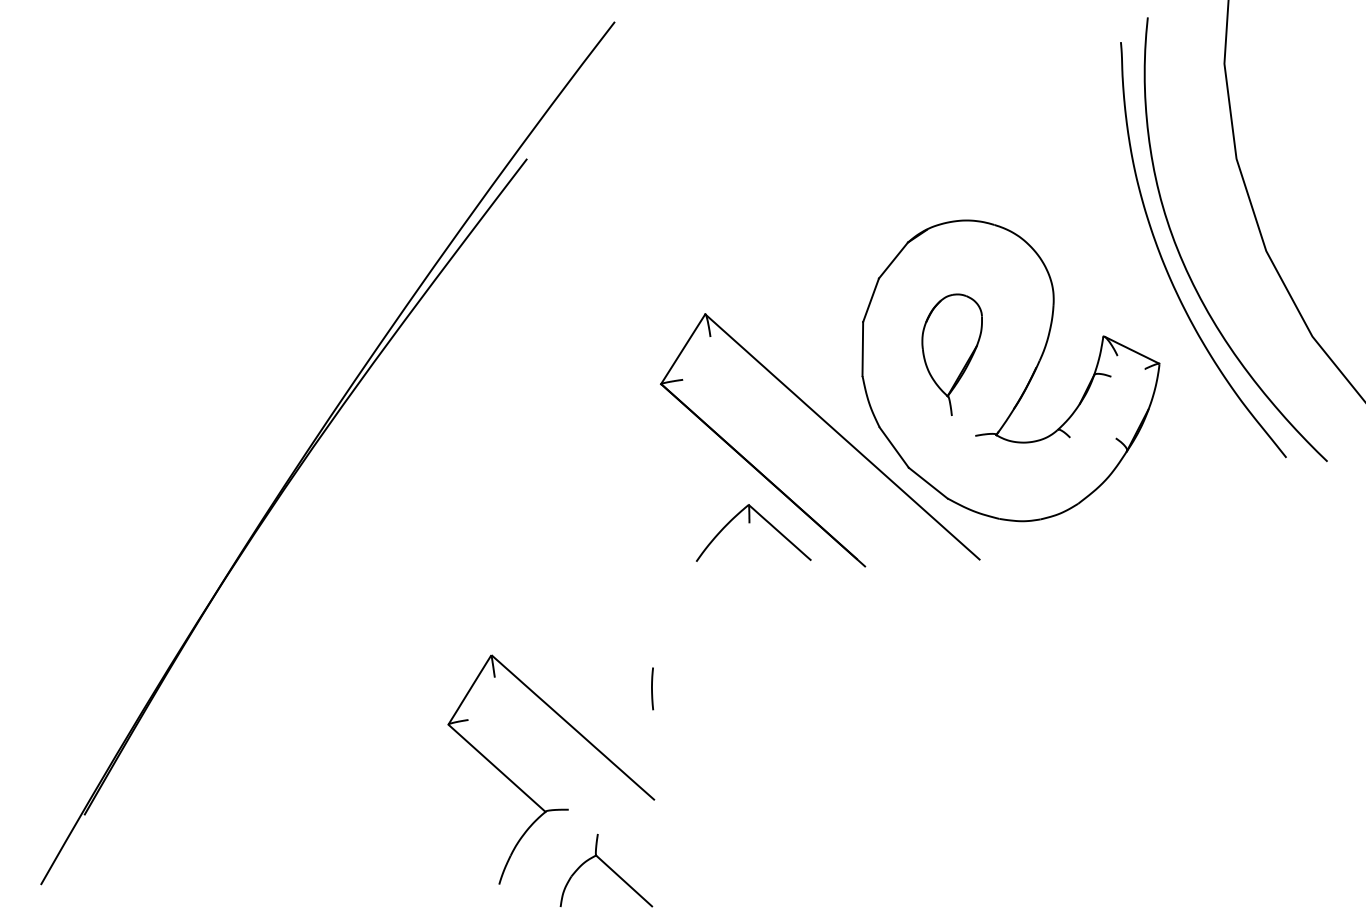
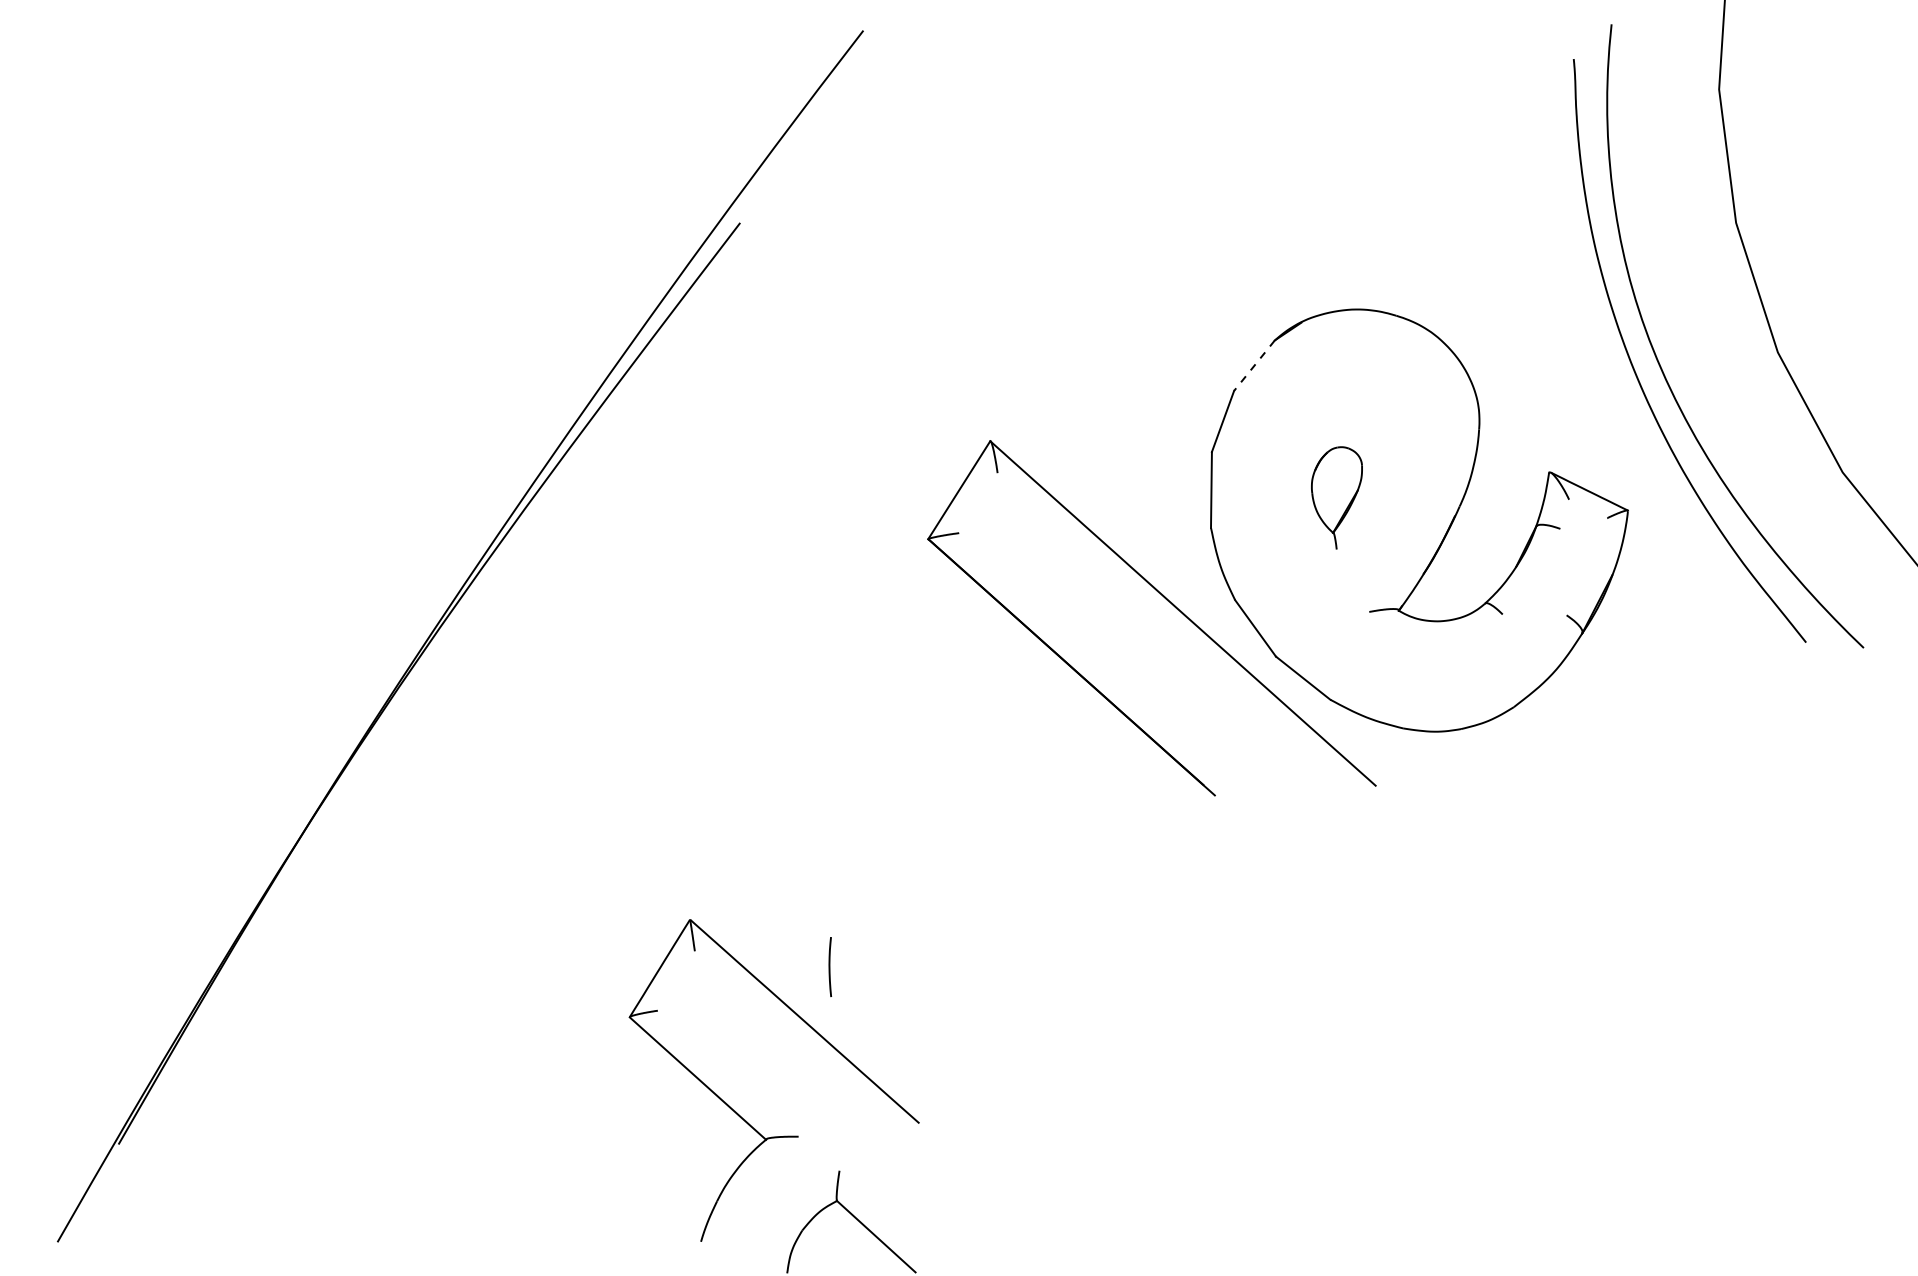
line: (893, 261) -> (1254, 366), solid -> dashed
part: (951, 354) -> (1336, 497), size x0.6
part: (750, 523) -> (1053, 734), removed
line: (652, 689) -> (829, 967), moved

